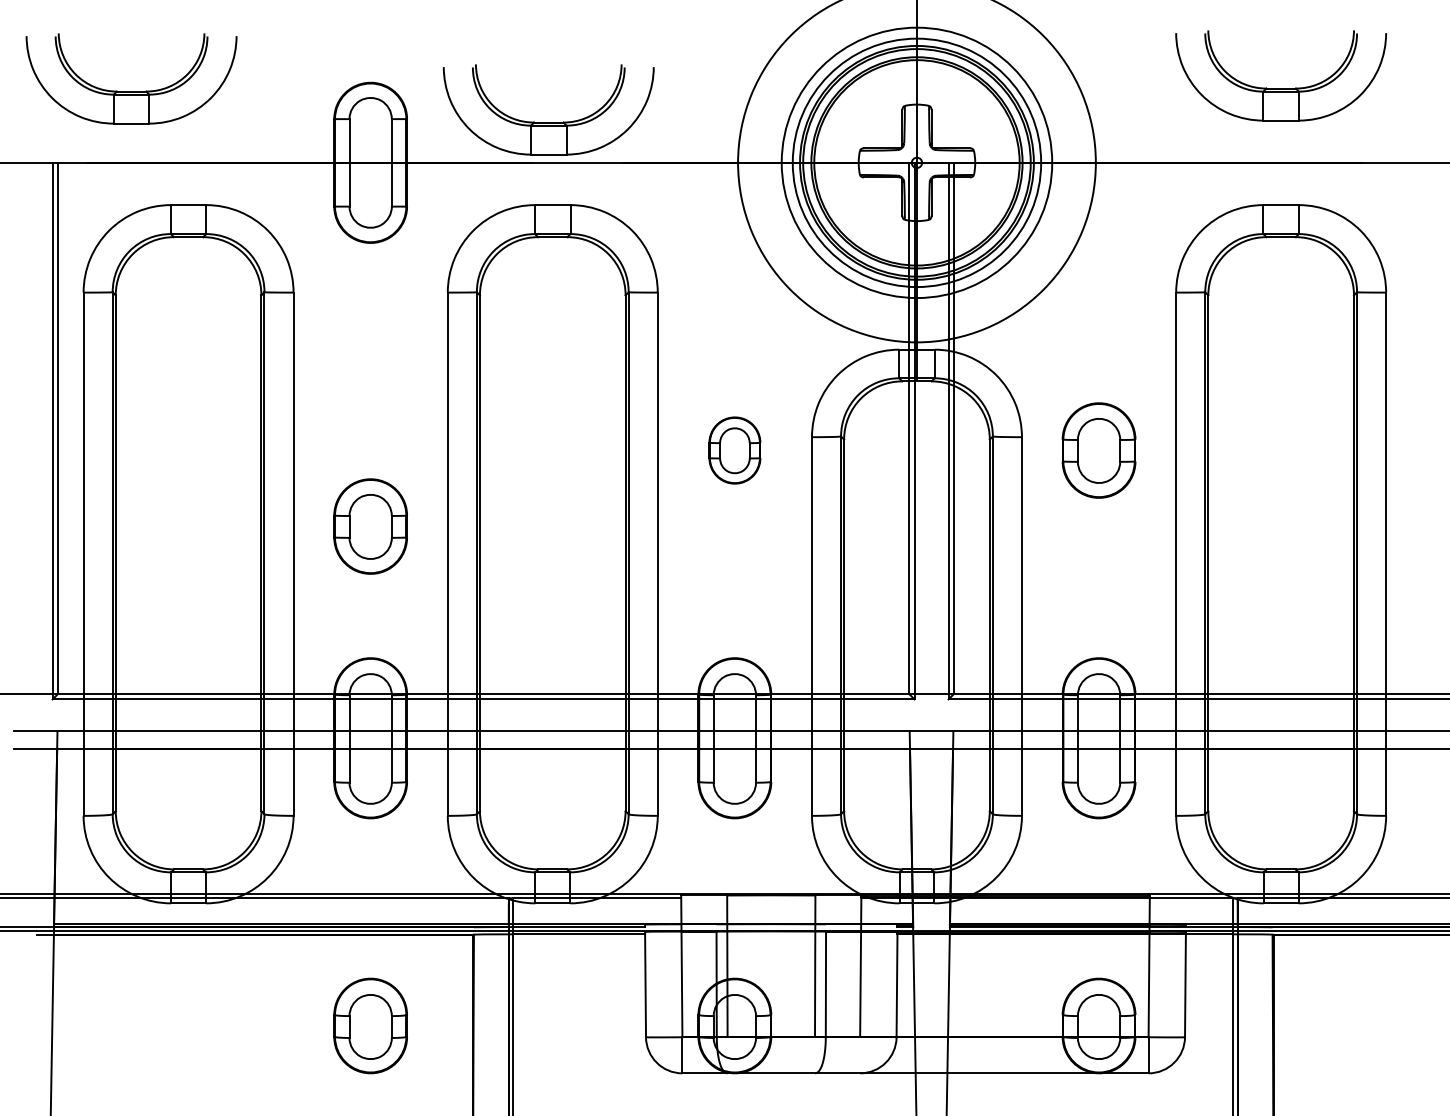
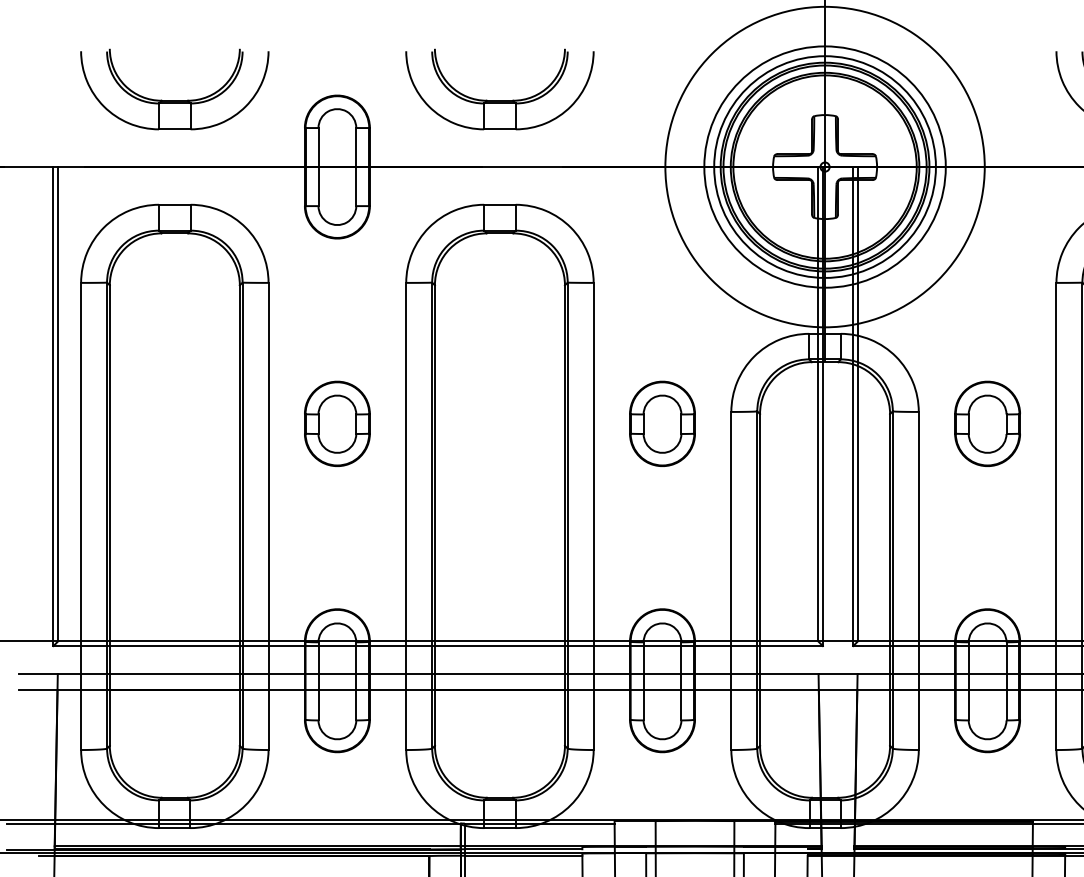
part: (131, 91) -> (174, 100), moved
part: (548, 122) -> (499, 100), moved
part: (734, 450) -> (662, 423), size x1.43
part: (370, 526) -> (337, 423), moved

